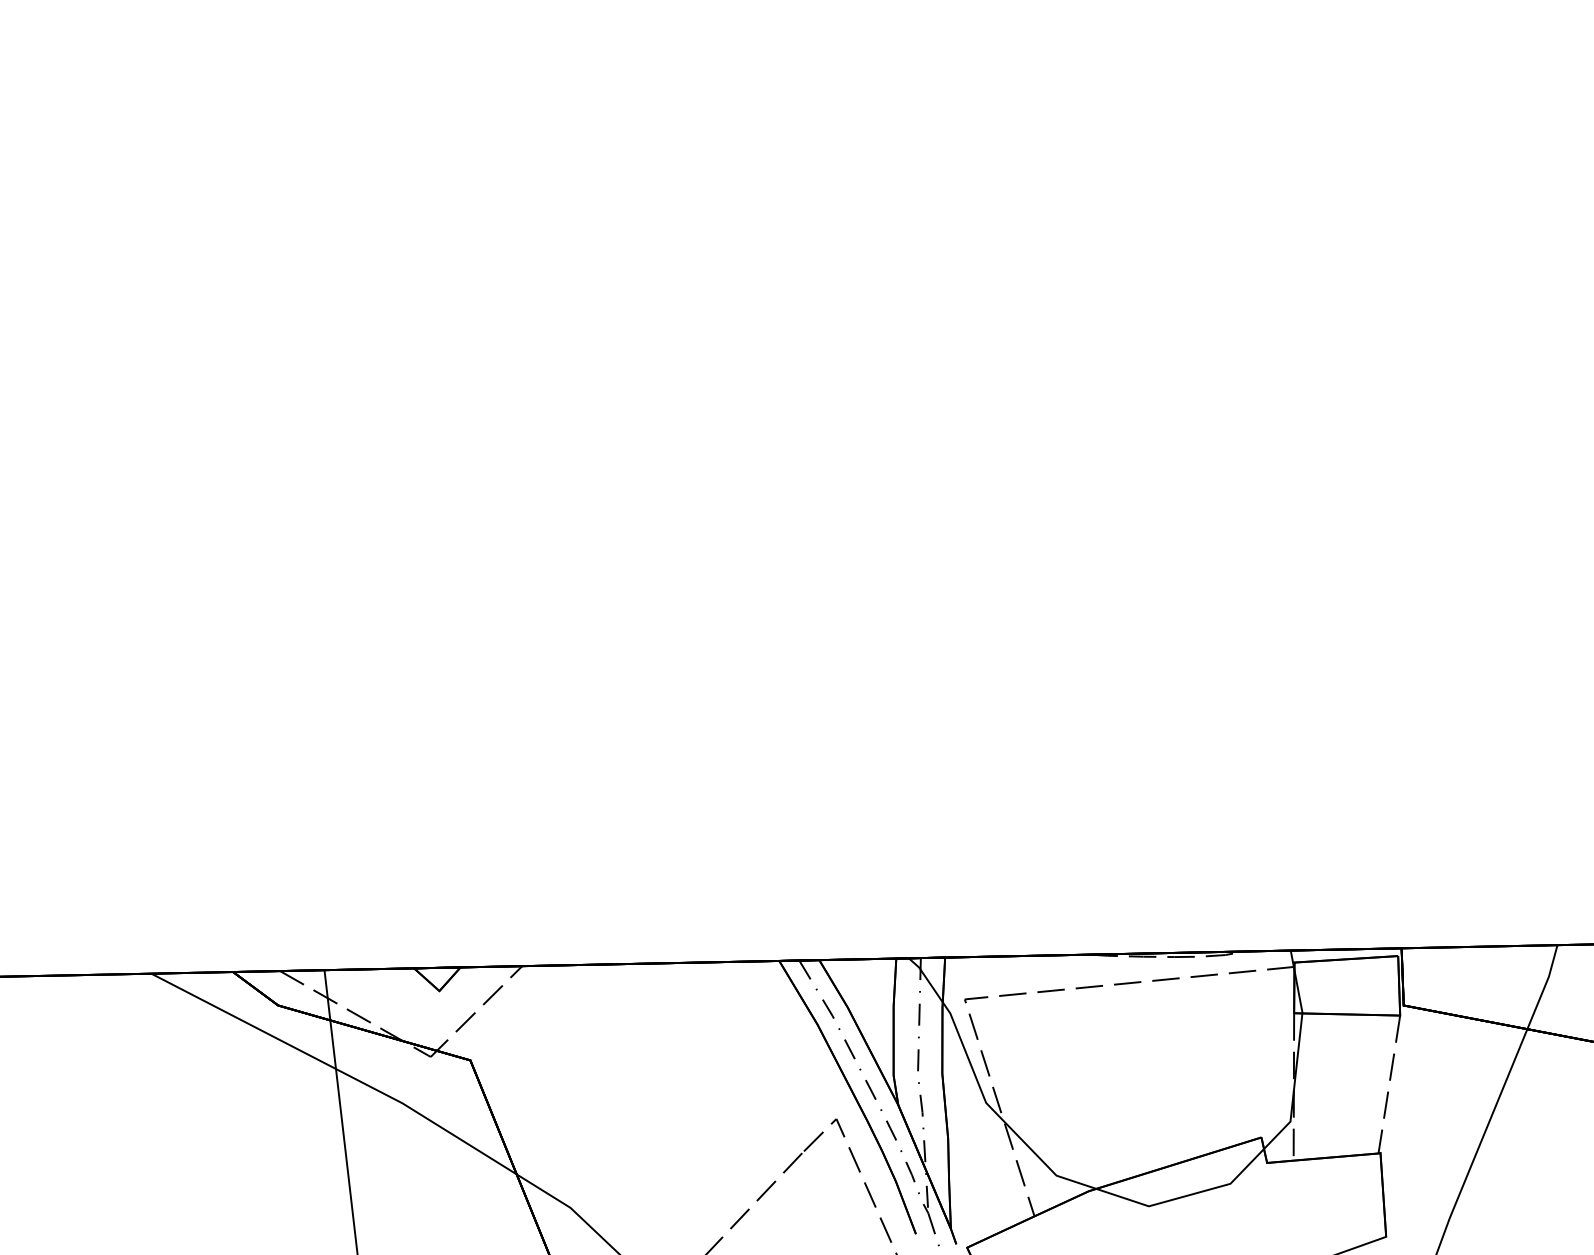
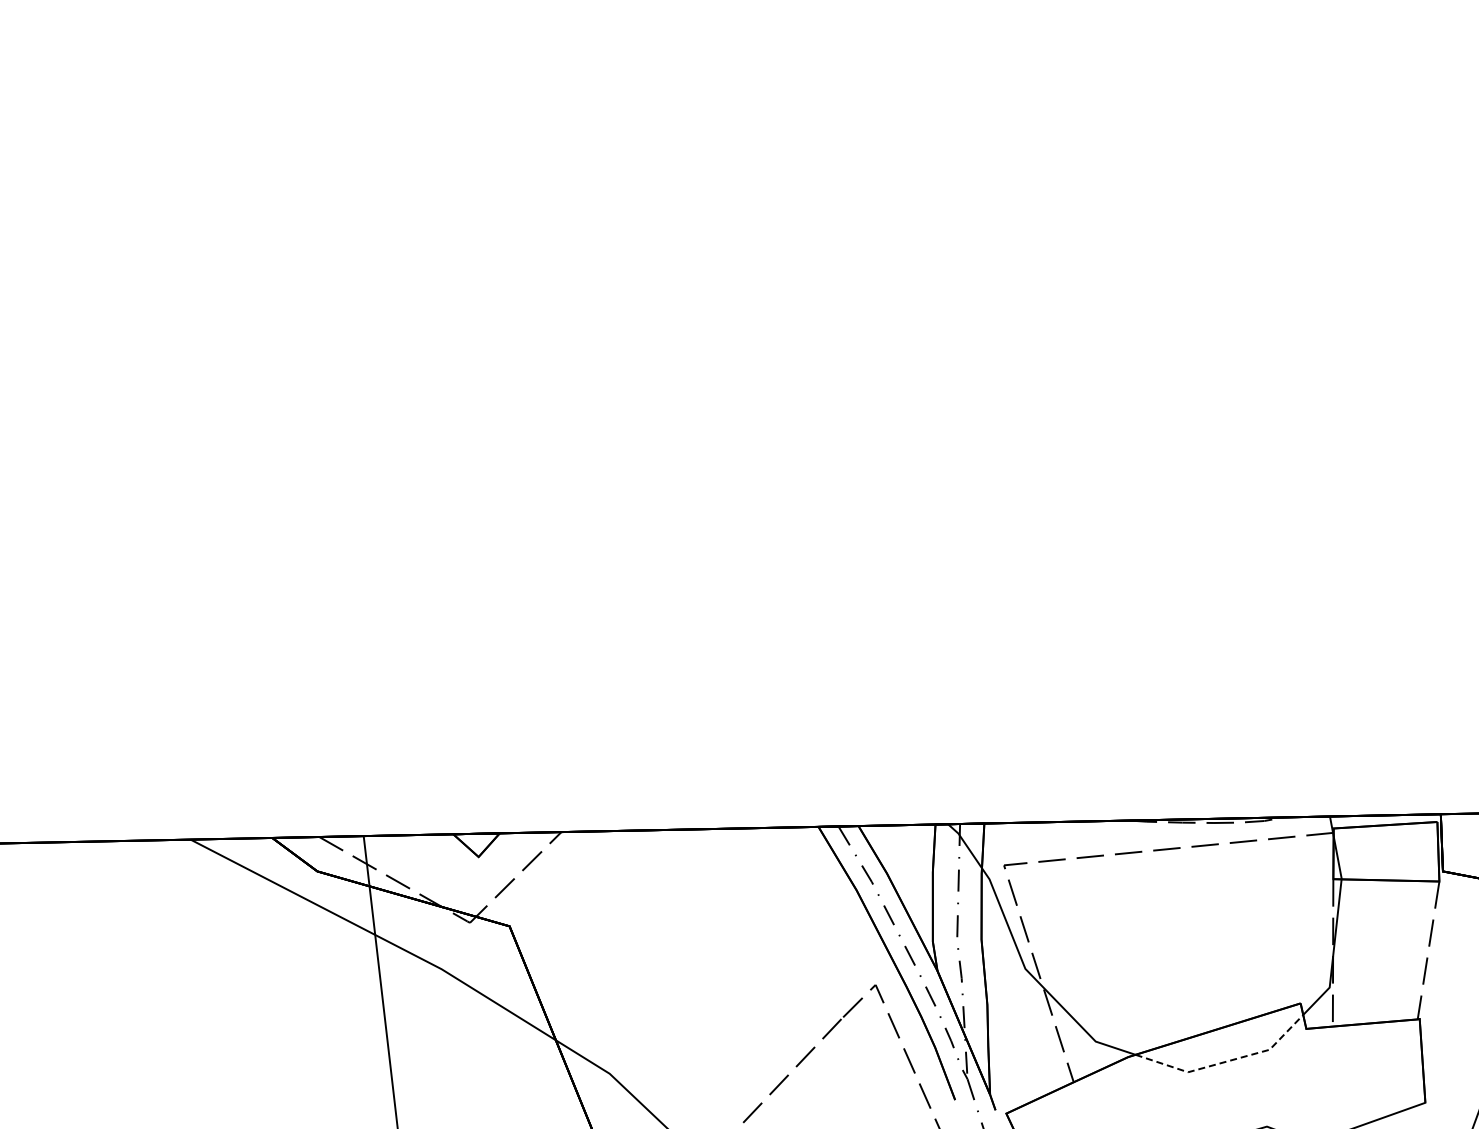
line: (1186, 1196) -> (1225, 1062), solid -> dashed

